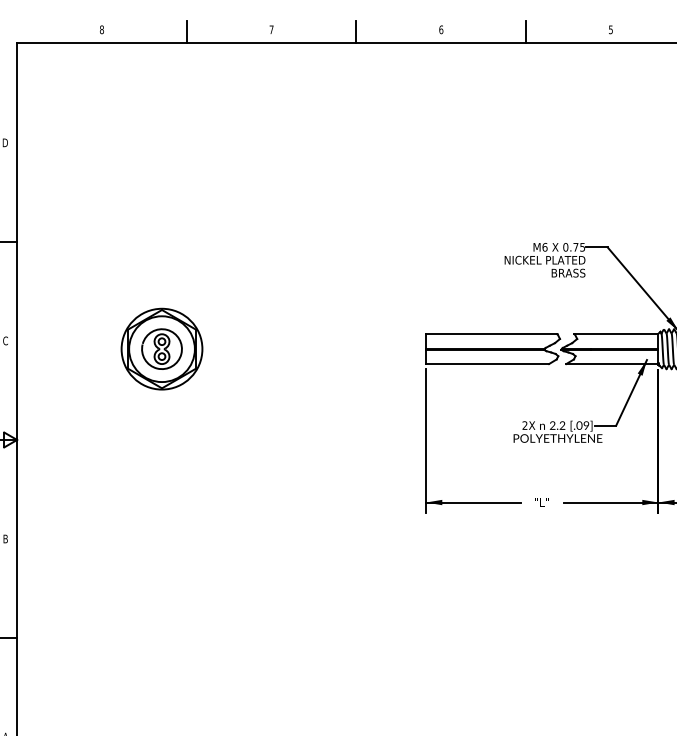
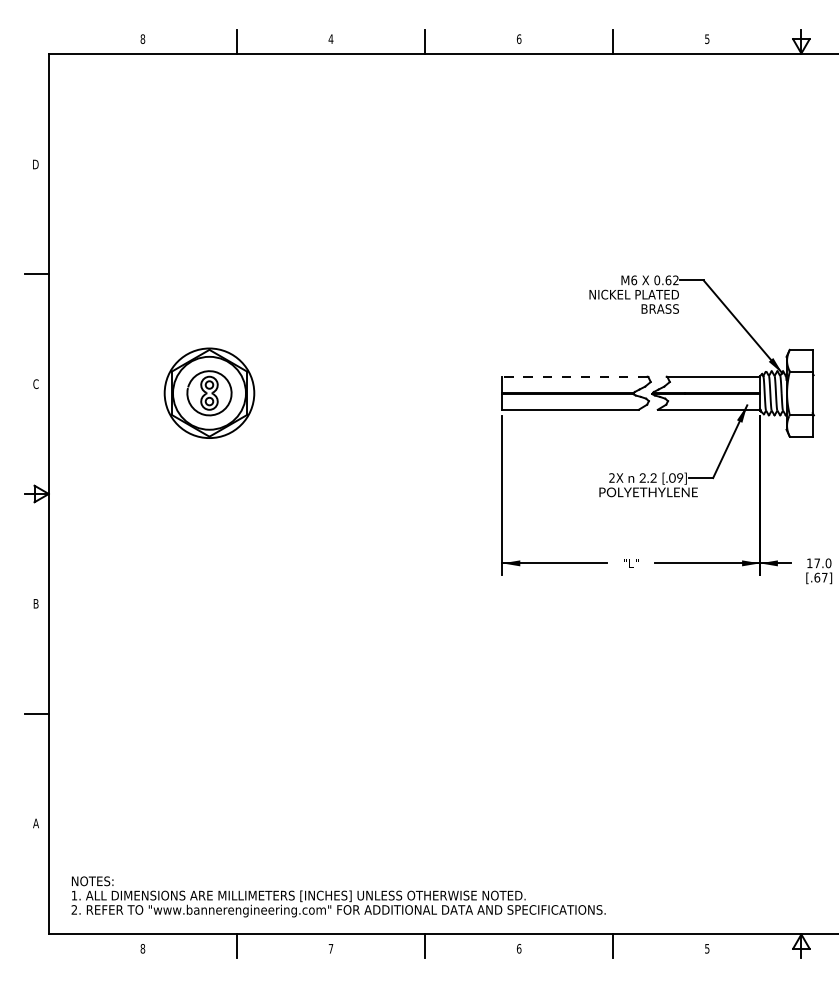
text: (271, 29) -> (330, 38), 7 -> 4
text: (578, 247) -> (671, 280), 0.75 -> 0.62
line: (491, 334) -> (574, 376), solid -> dashed

